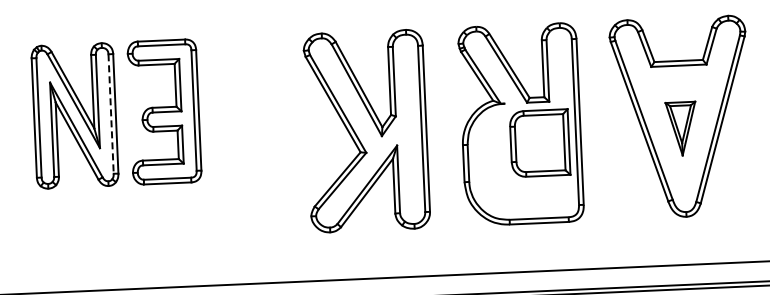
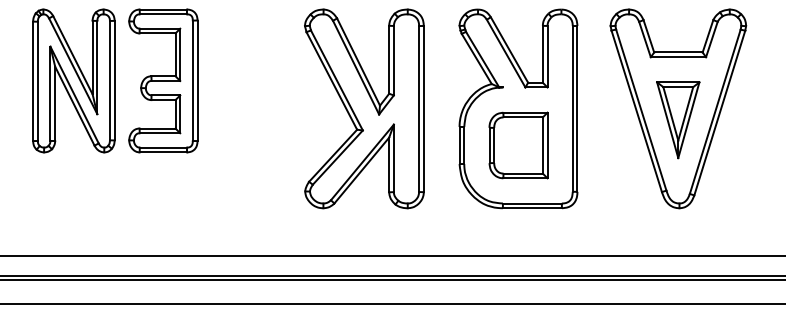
line: (110, 113) -> (109, 80), dashed -> solid
part: (681, 129) -> (678, 120), size x1.43
part: (539, 143) -> (518, 145), moved

